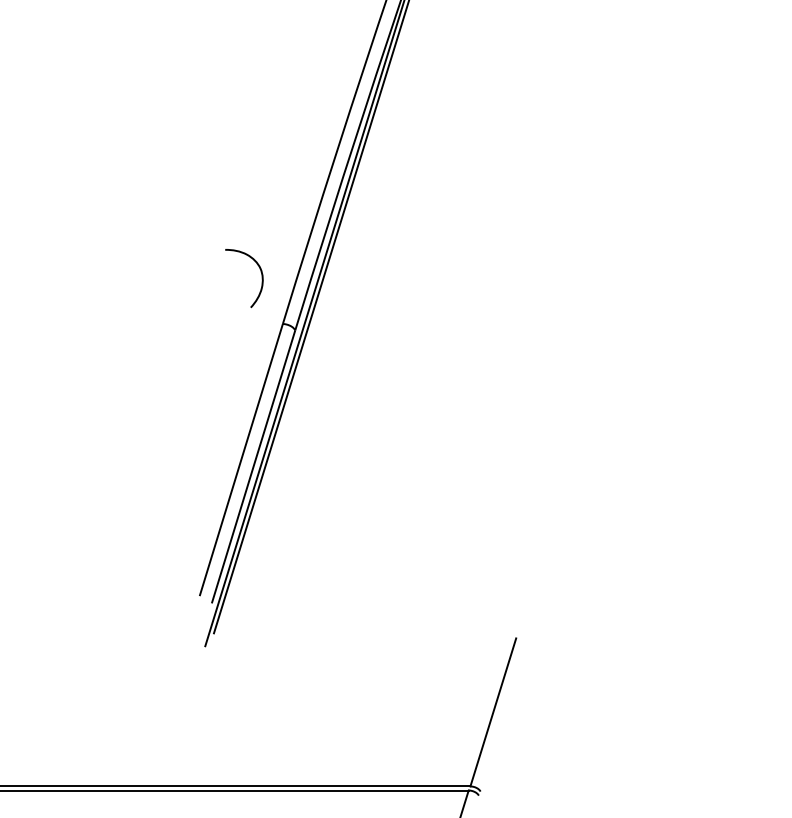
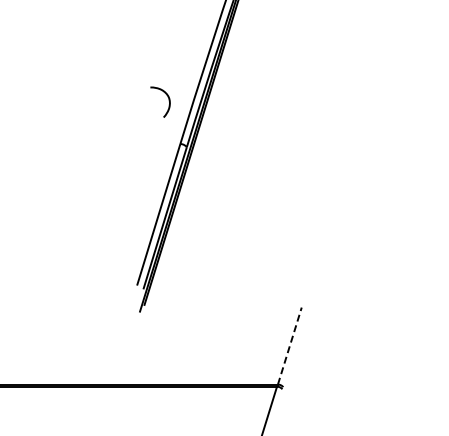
curve: (258, 269) -> (167, 97), moved
line: (492, 711) -> (289, 345), solid -> dashed

